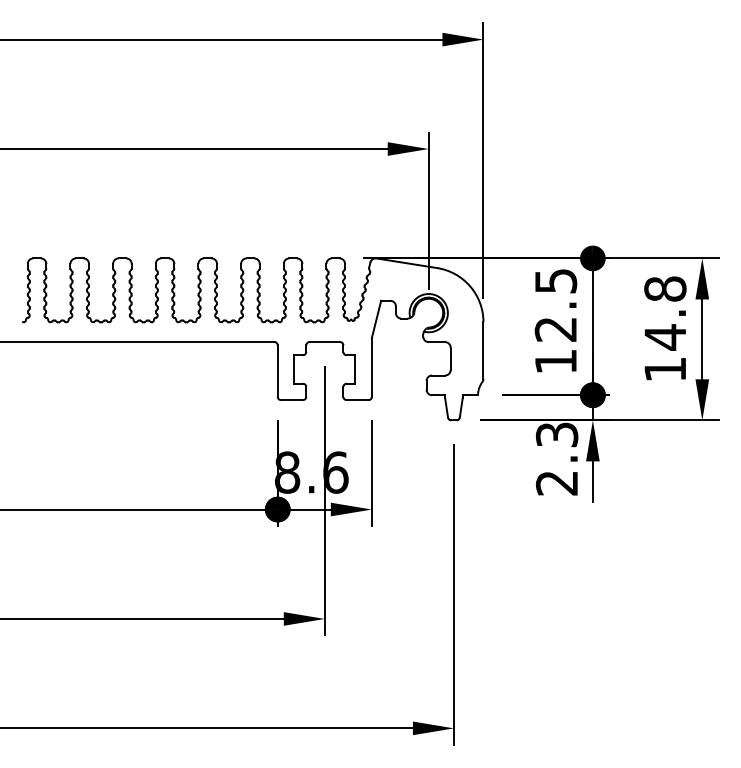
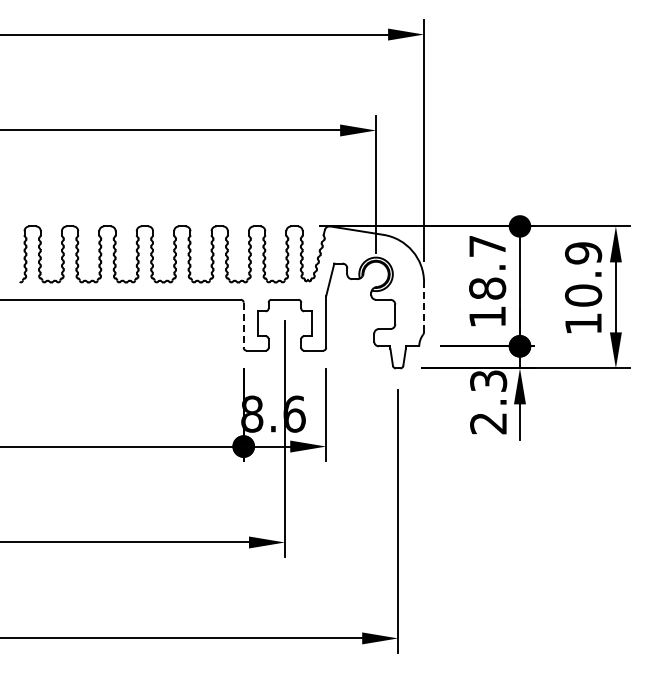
text: (555, 305) -> (487, 267), 12.5 -> 18.7
text: (665, 313) -> (583, 274), 14.8 -> 10.9
line: (483, 350) -> (424, 307), solid -> dashed
line: (277, 371) -> (243, 325), solid -> dashed

